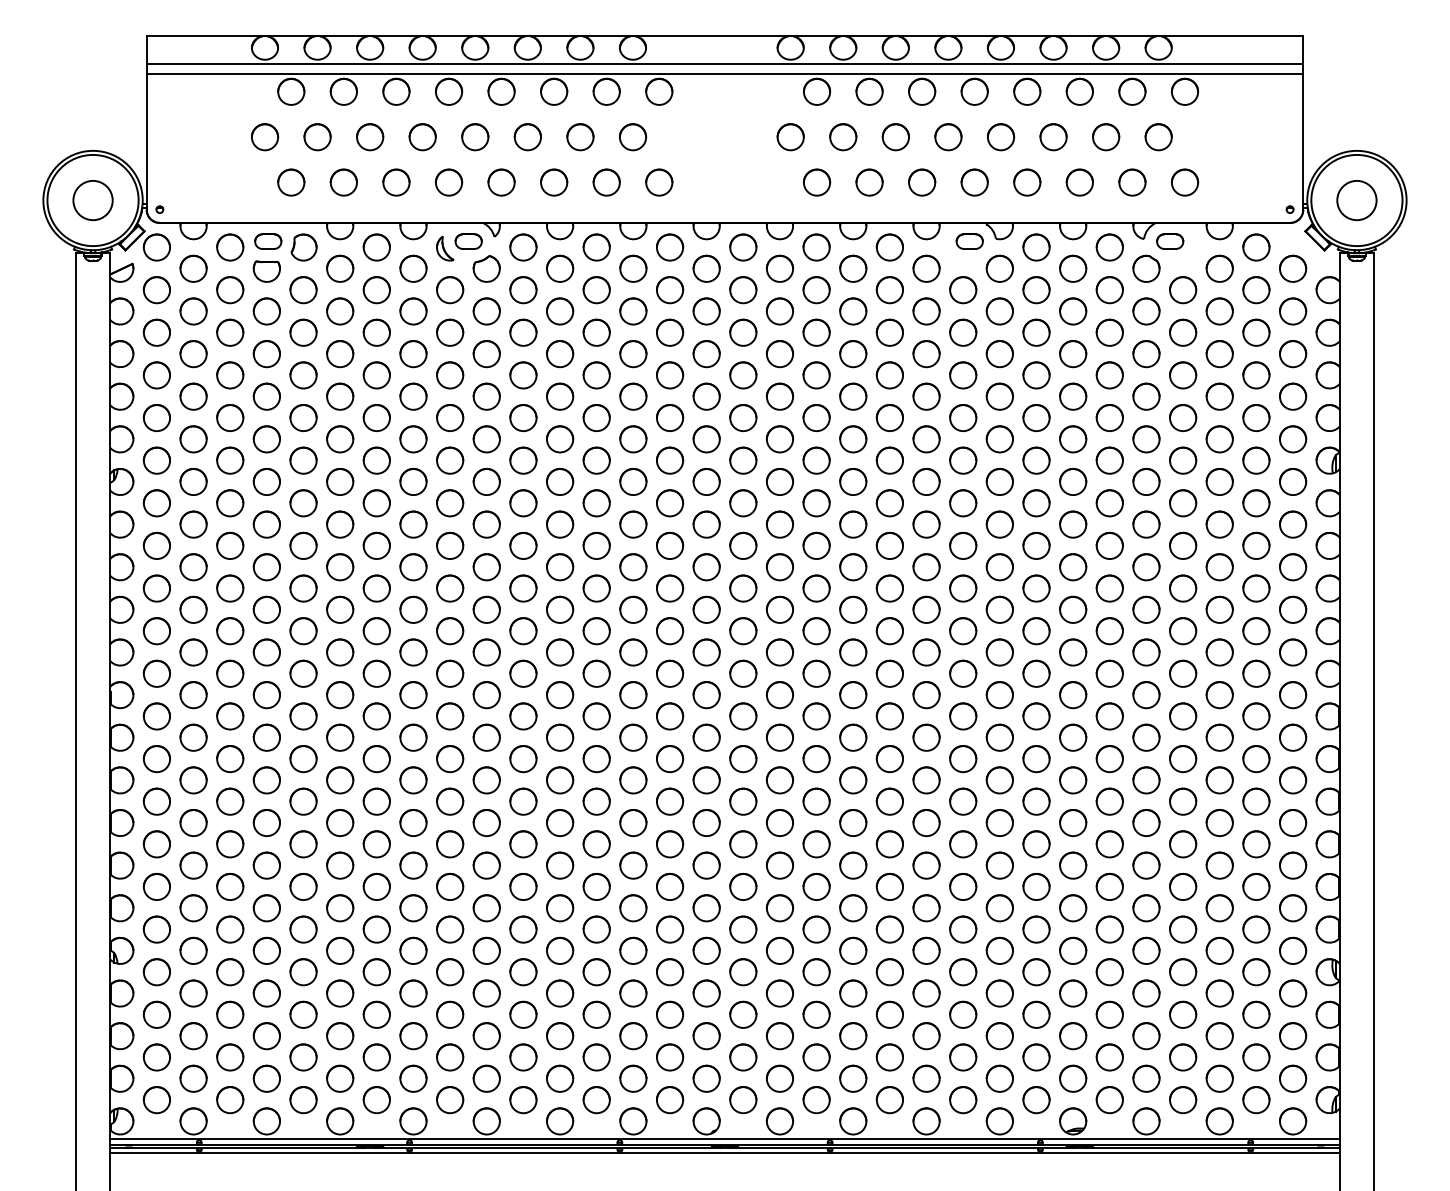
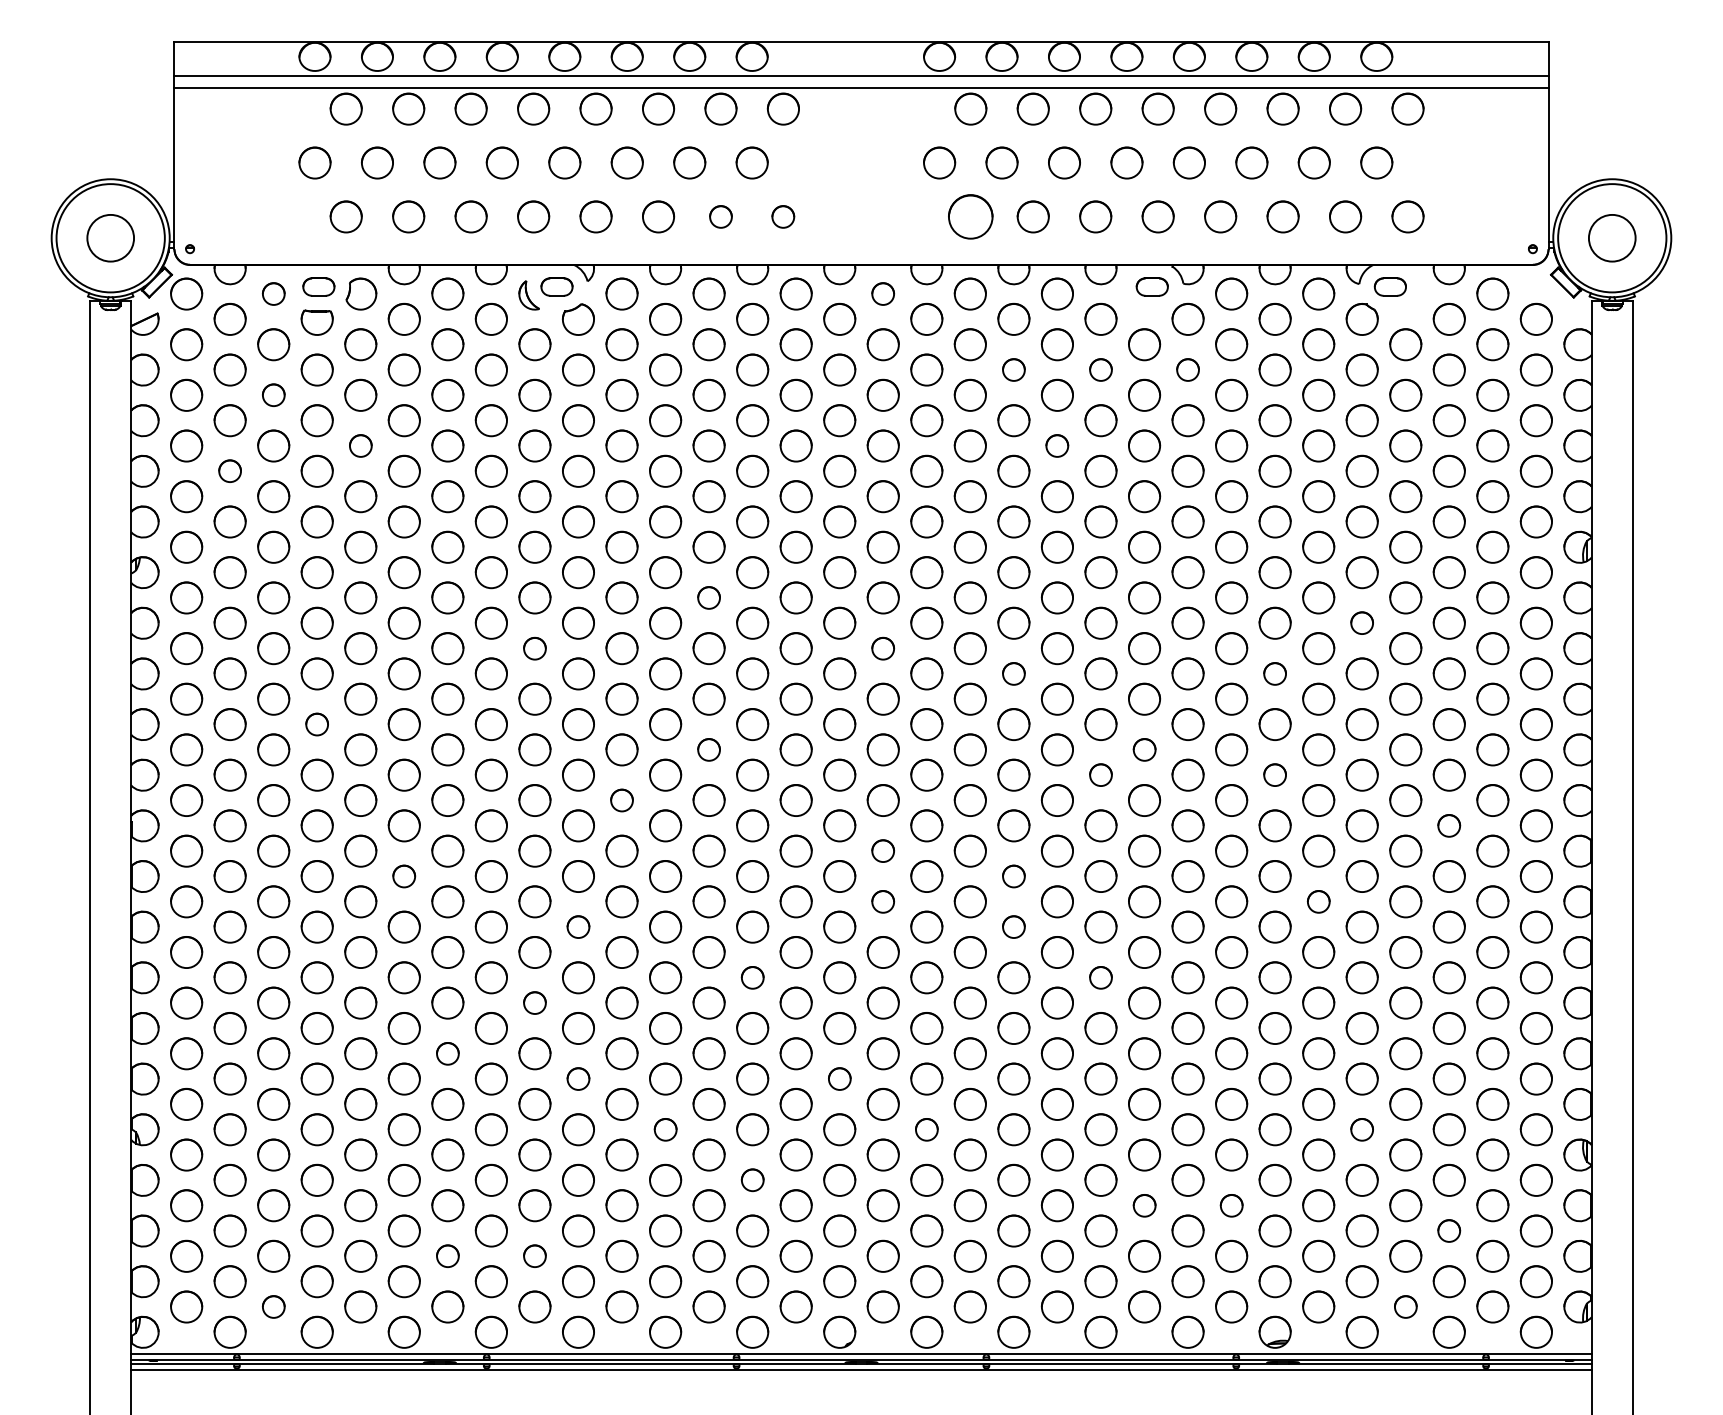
circle: (606, 182) -> (720, 216), size x0.7
circle: (658, 182) -> (782, 216), size x0.7
circle: (816, 182) -> (970, 216), size x1.4
circle: (230, 247) -> (273, 293), size x0.7
circle: (742, 247) -> (882, 293), size x0.7
circle: (852, 311) -> (1013, 369), size x0.7
circle: (926, 311) -> (1100, 369), size x0.7
circle: (999, 311) -> (1187, 369), size x0.7
circle: (230, 332) -> (273, 394), size x0.7
circle: (303, 374) -> (360, 445), size x0.7
circle: (889, 374) -> (1056, 445), size x0.7
circle: (193, 396) -> (229, 470), size x0.7
circle: (596, 502) -> (708, 597), size x0.7
circle: (1145, 523) -> (1361, 622), size x0.7
circle: (449, 545) -> (534, 648), size x0.7
circle: (742, 545) -> (882, 648), size x0.7
circle: (852, 566) -> (1013, 673), size x0.7
circle: (1072, 566) -> (1274, 673), size x0.7
circle: (266, 609) -> (316, 724), size x0.7
circle: (596, 630) -> (708, 749), size x0.7
circle: (963, 630) -> (1144, 749), size x0.7
circle: (926, 651) -> (1100, 774), size x0.7
circle: (1072, 651) -> (1274, 774), size x0.7
circle: (522, 673) -> (621, 800), size x0.7
circle: (1219, 694) -> (1448, 825), size x0.7
circle: (742, 715) -> (882, 850), size x0.7
circle: (339, 737) -> (403, 876), size x0.7
circle: (852, 737) -> (1013, 876), size x0.7
circle: (742, 758) -> (882, 901), size x0.7
circle: (1109, 758) -> (1318, 901), size x0.7
circle: (486, 779) -> (578, 926), size x0.7
circle: (852, 779) -> (1013, 926), size x0.7
circle: (633, 822) -> (752, 977), size x0.7
circle: (926, 822) -> (1100, 977), size x0.7
circle: (449, 843) -> (534, 1002), size x0.7
circle: (376, 886) -> (447, 1053), size x0.7
circle: (486, 907) -> (578, 1078), size x0.7
circle: (706, 907) -> (839, 1078), size x0.7
circle: (560, 950) -> (665, 1129), size x0.7
circle: (779, 950) -> (926, 1129), size x0.7
circle: (1145, 950) -> (1361, 1129), size x0.7
circle: (633, 992) -> (752, 1179), size x0.7
circle: (963, 1014) -> (1144, 1205), size x0.7
circle: (1036, 1014) -> (1231, 1205), size x0.7
circle: (1219, 1035) -> (1448, 1230), size x0.7
circle: (376, 1056) -> (447, 1255), size x0.7
circle: (449, 1056) -> (534, 1255), size x0.7
circle: (230, 1099) -> (273, 1306), size x0.7
circle: (1182, 1099) -> (1405, 1306), size x0.7

